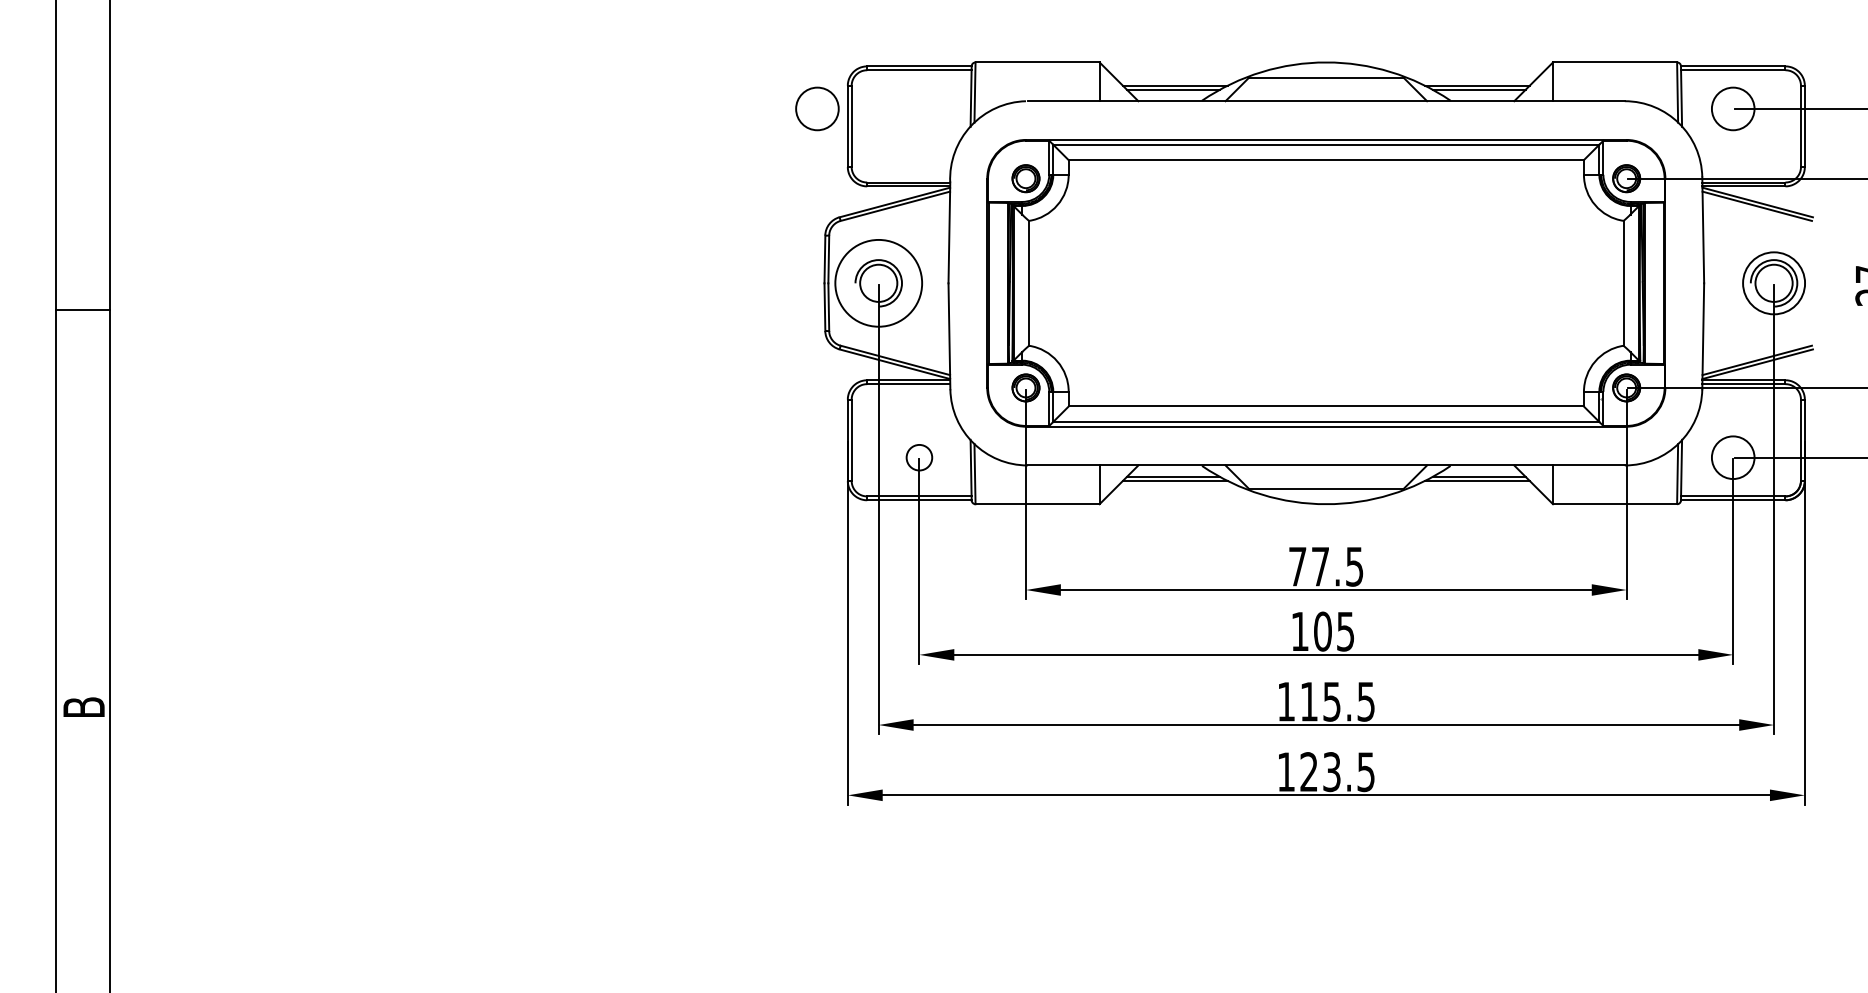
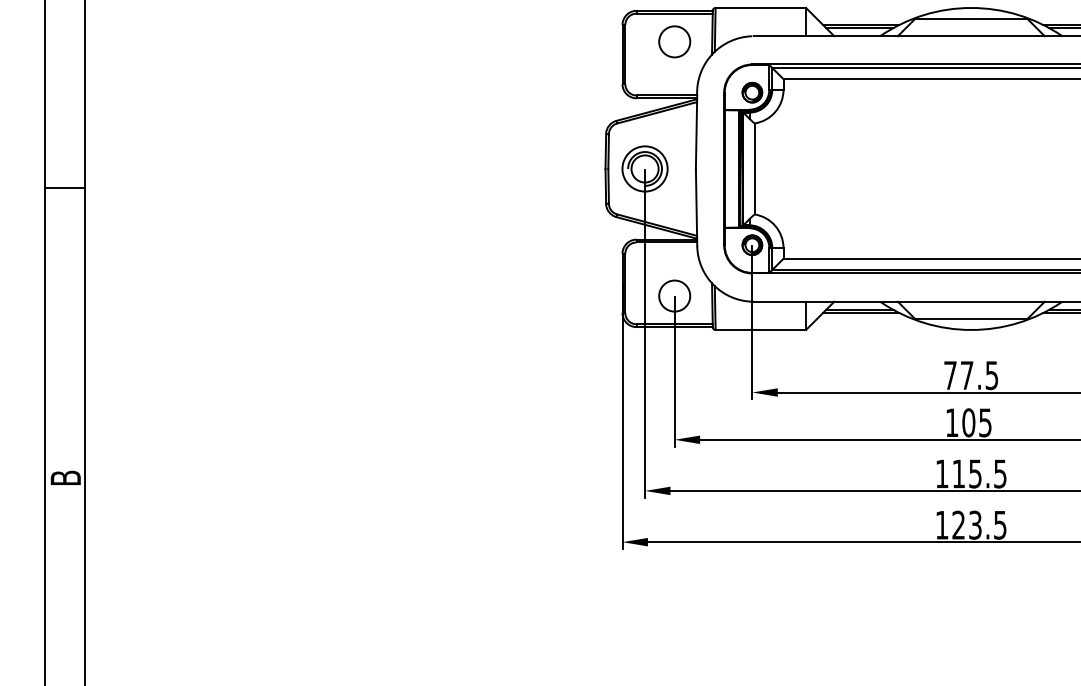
circle: (817, 108) -> (674, 41), moved
circle: (878, 283) -> (644, 169), size x0.71
circle: (919, 457) -> (674, 295), size x1.67

